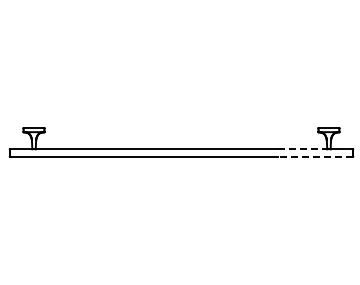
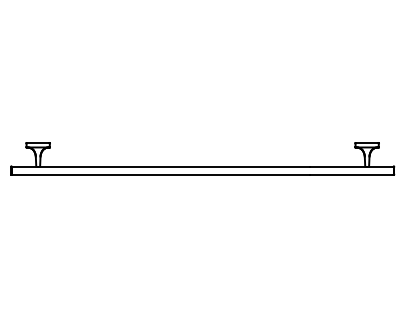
line: (303, 149) -> (338, 166), dashed -> solid
line: (315, 156) -> (352, 174), dashed -> solid

